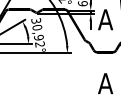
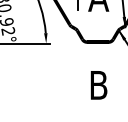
text: (105, 83) -> (98, 85), A -> B

